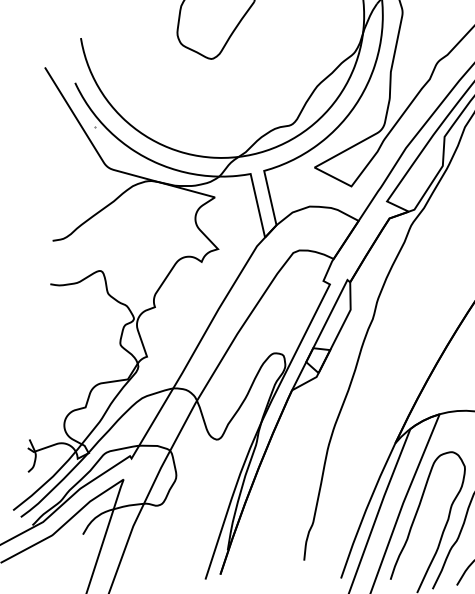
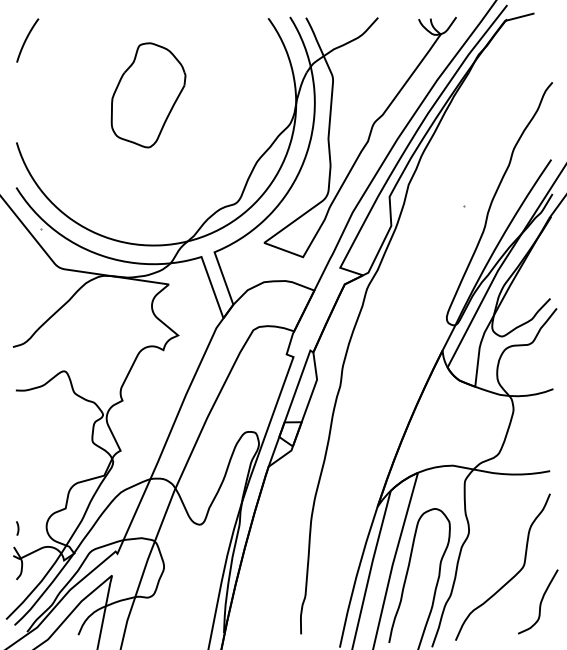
curve: (35, 421) -> (17, 528), added

